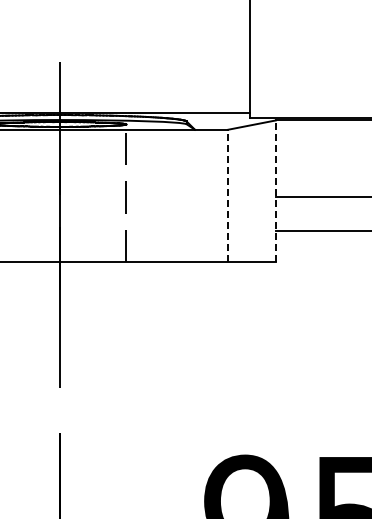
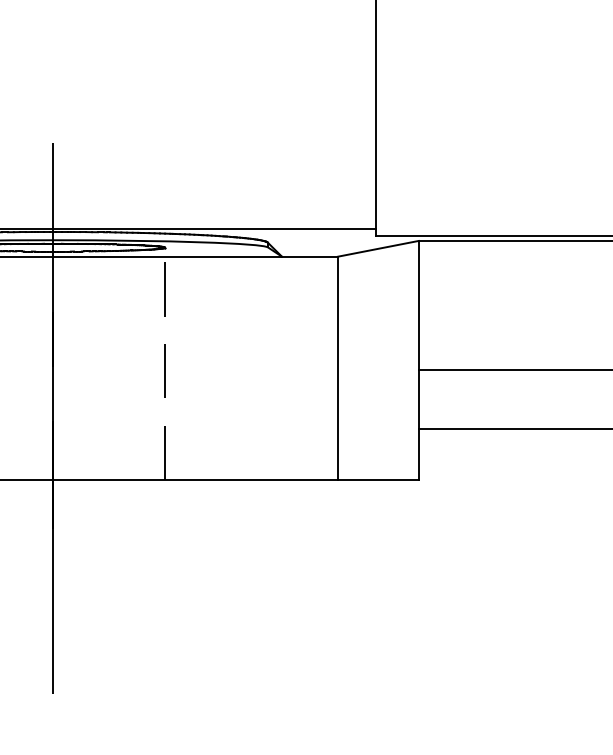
line: (275, 191) -> (418, 361), dashed -> solid
line: (228, 195) -> (338, 367), dashed -> solid

